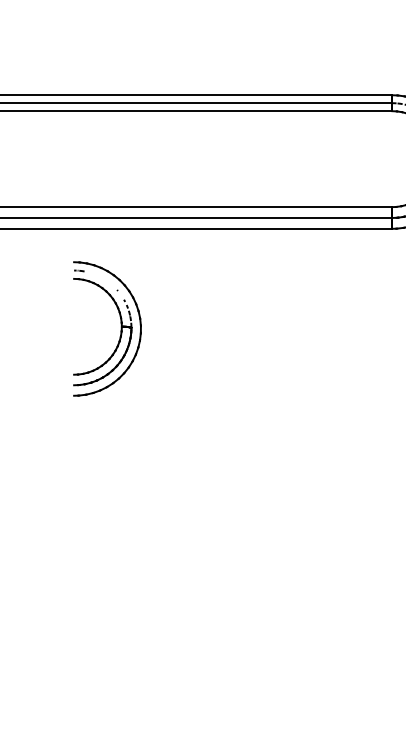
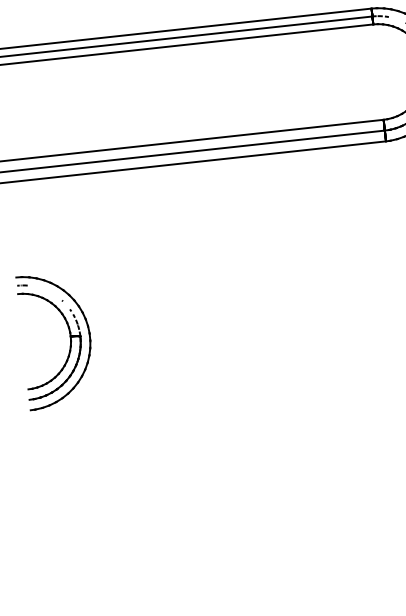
part: (120, 328) -> (69, 338), moved

